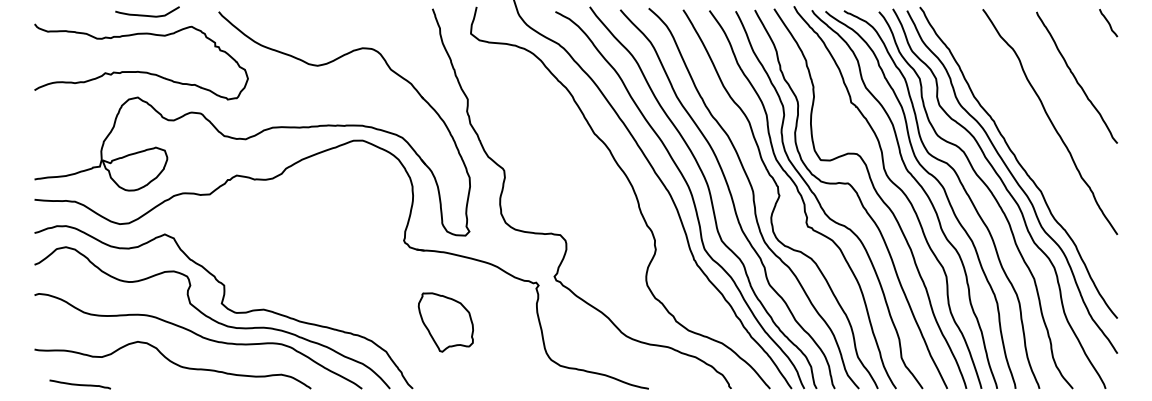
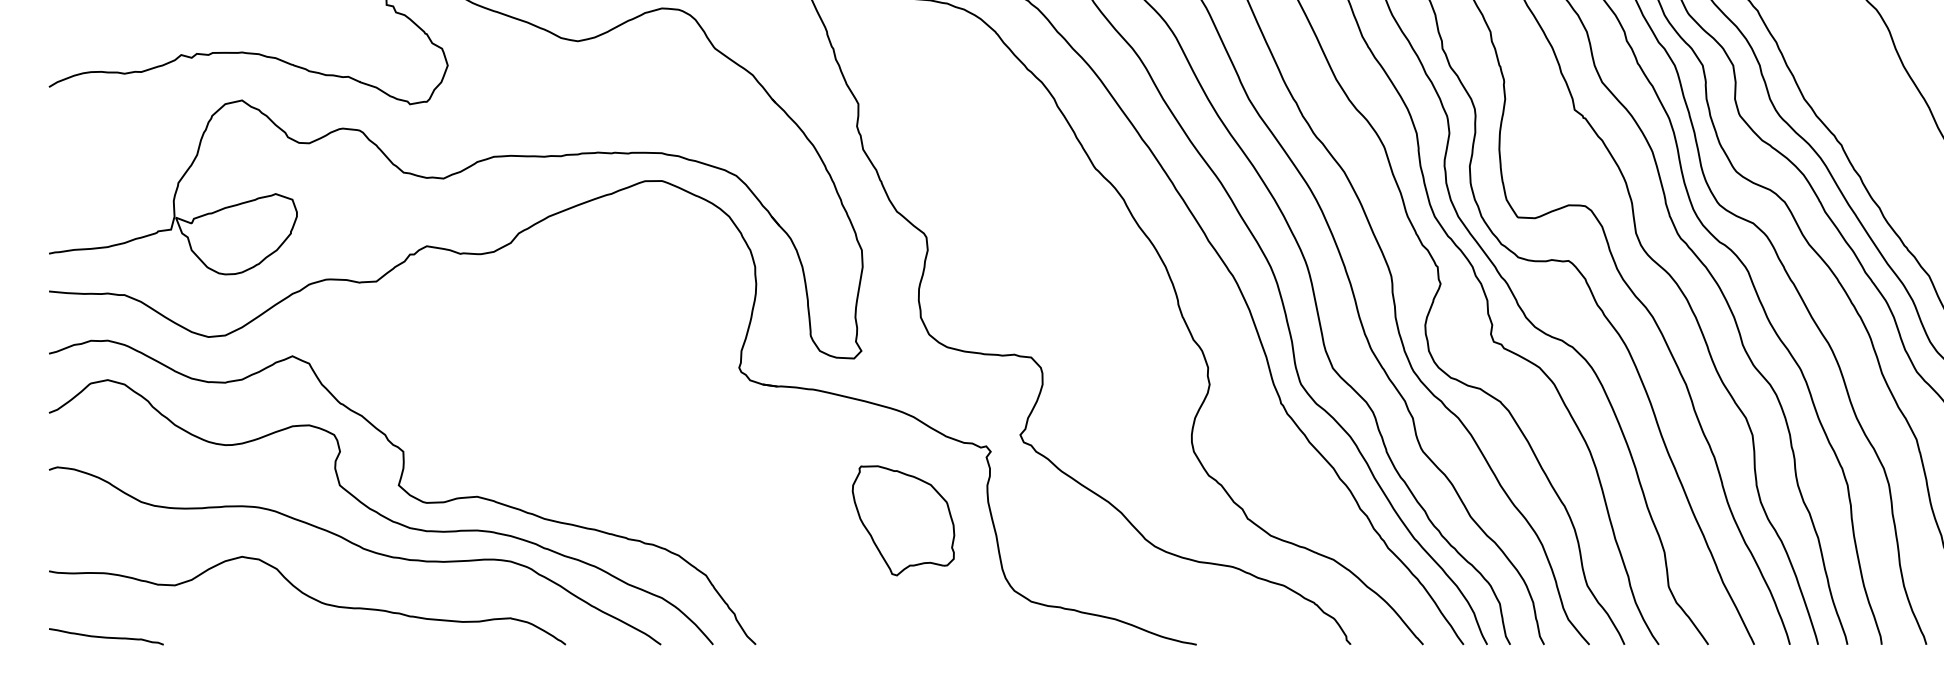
part: (445, 322) -> (902, 520), moved
curve: (80, 384) -> (106, 636), moved

